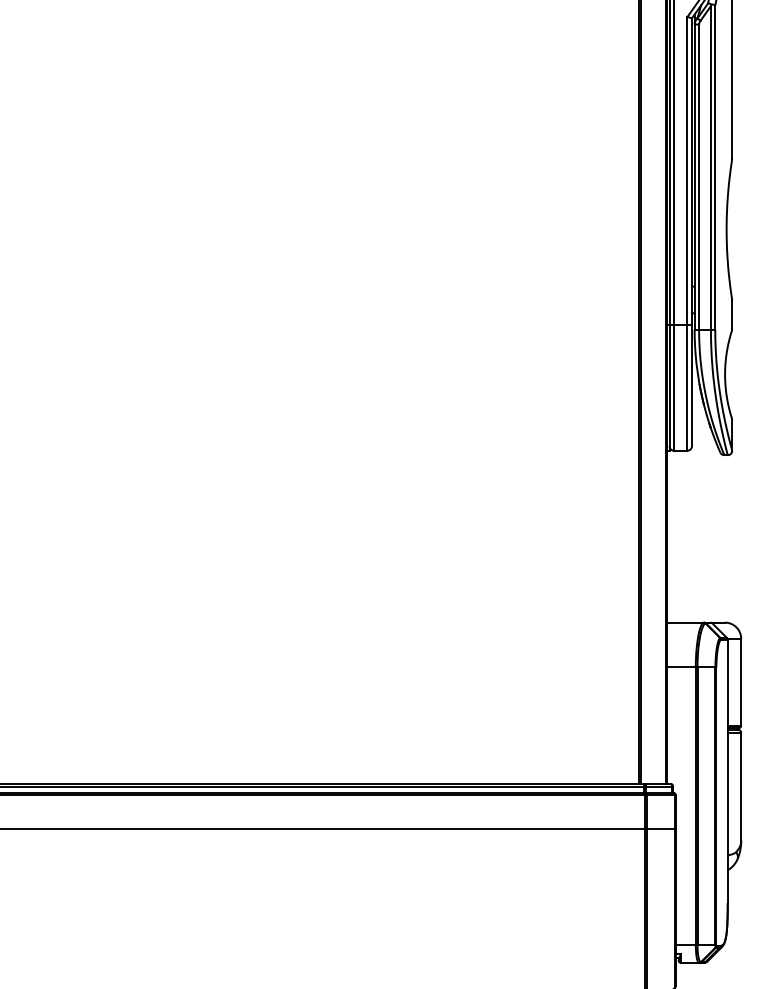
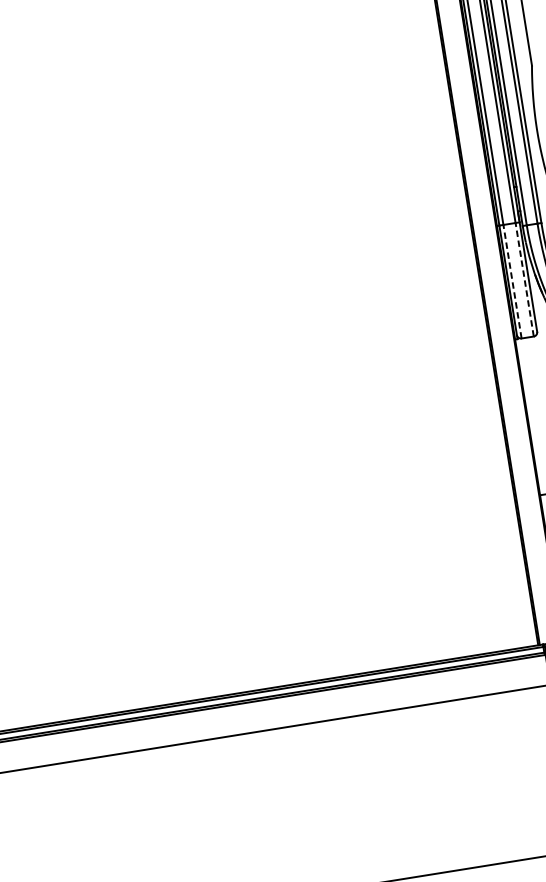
line: (674, 388) -> (513, 282), solid -> dashed
line: (687, 388) -> (524, 280), solid -> dashed

